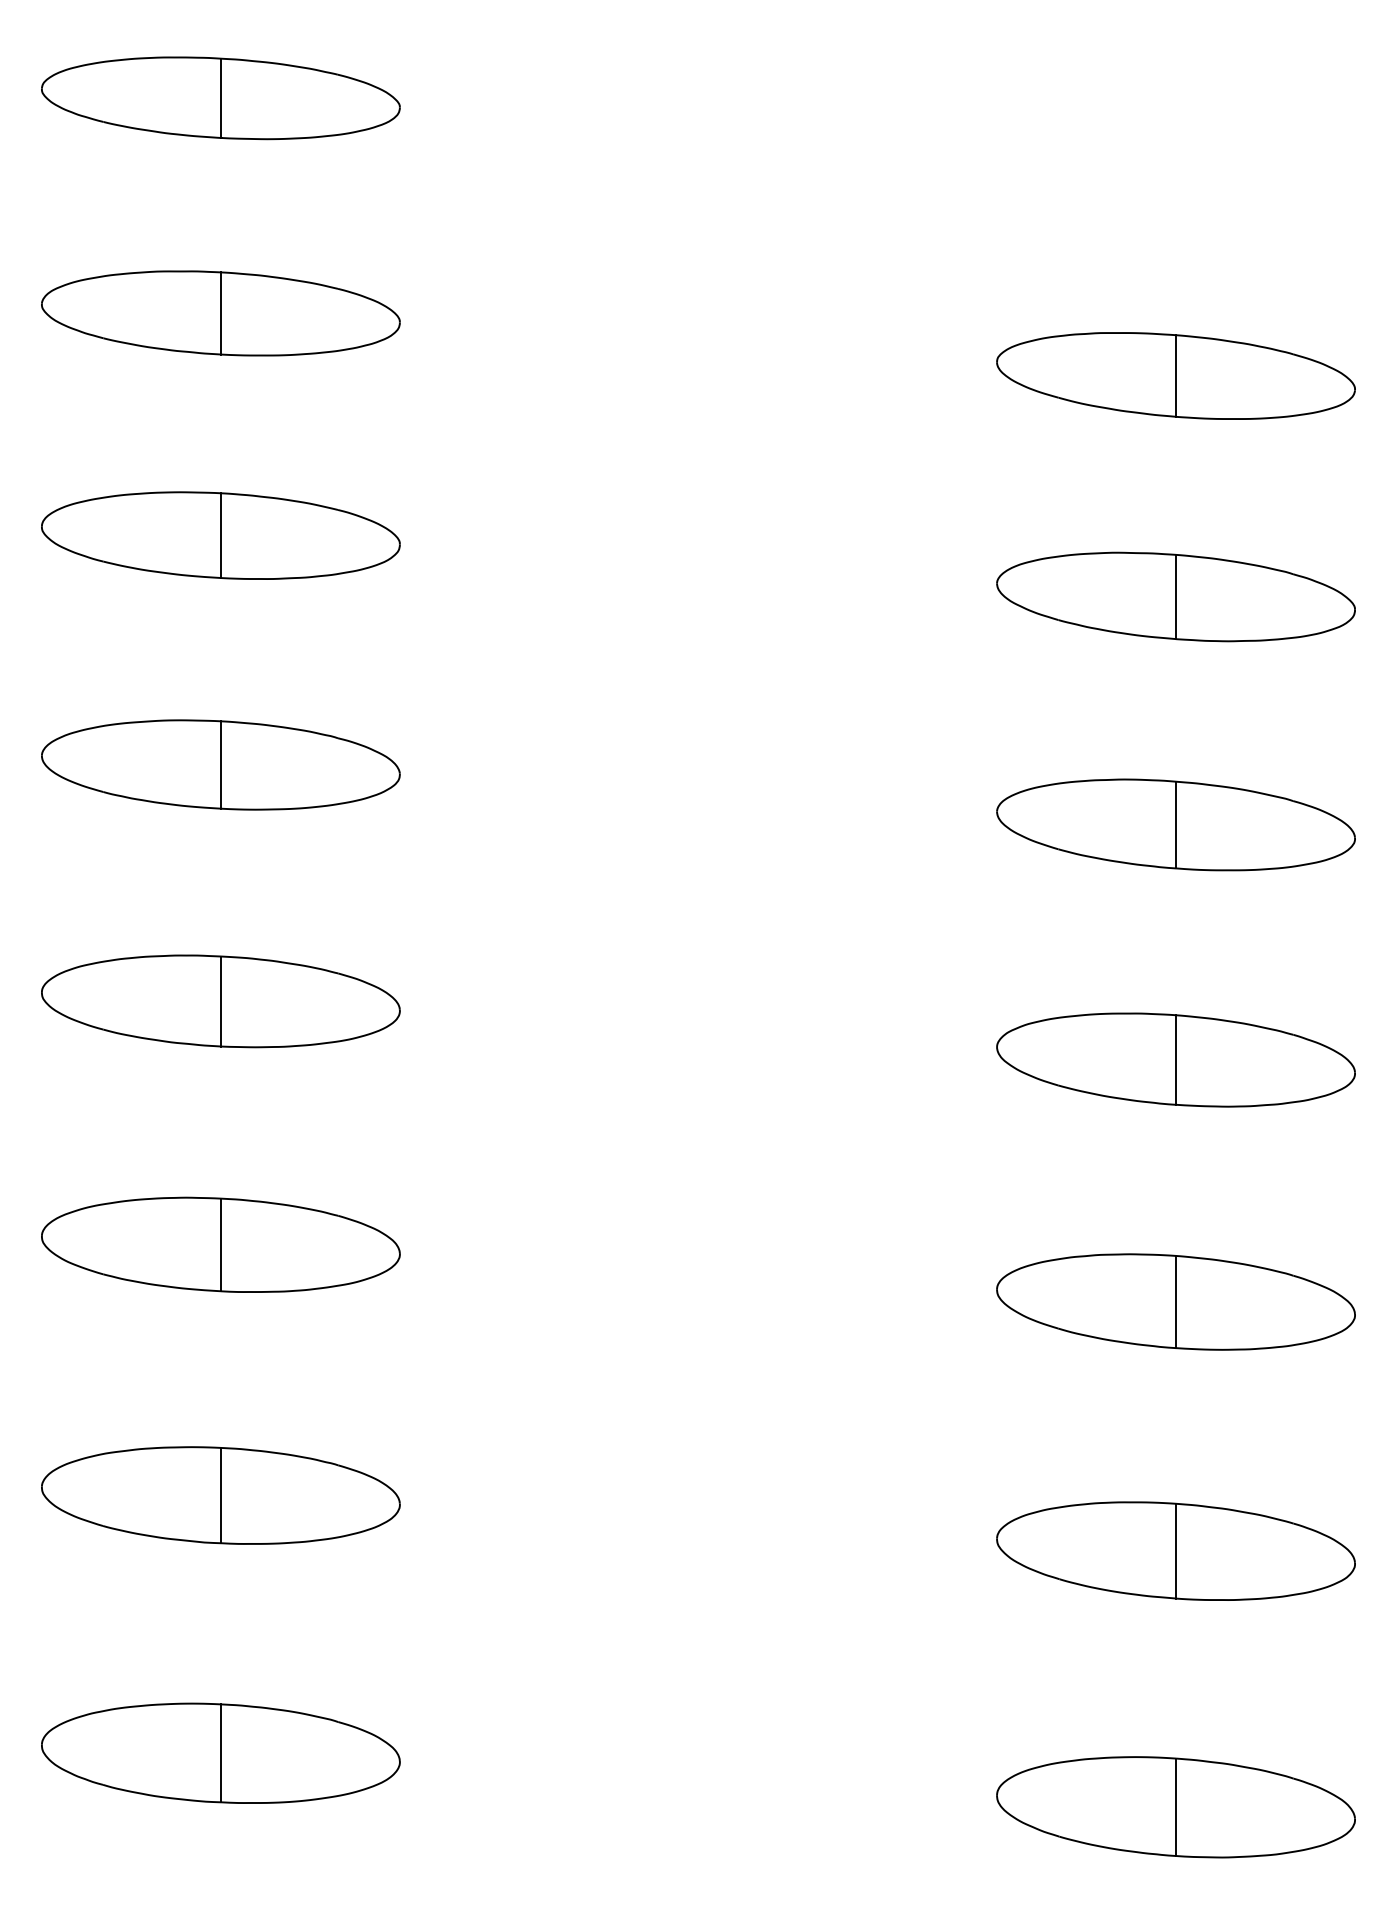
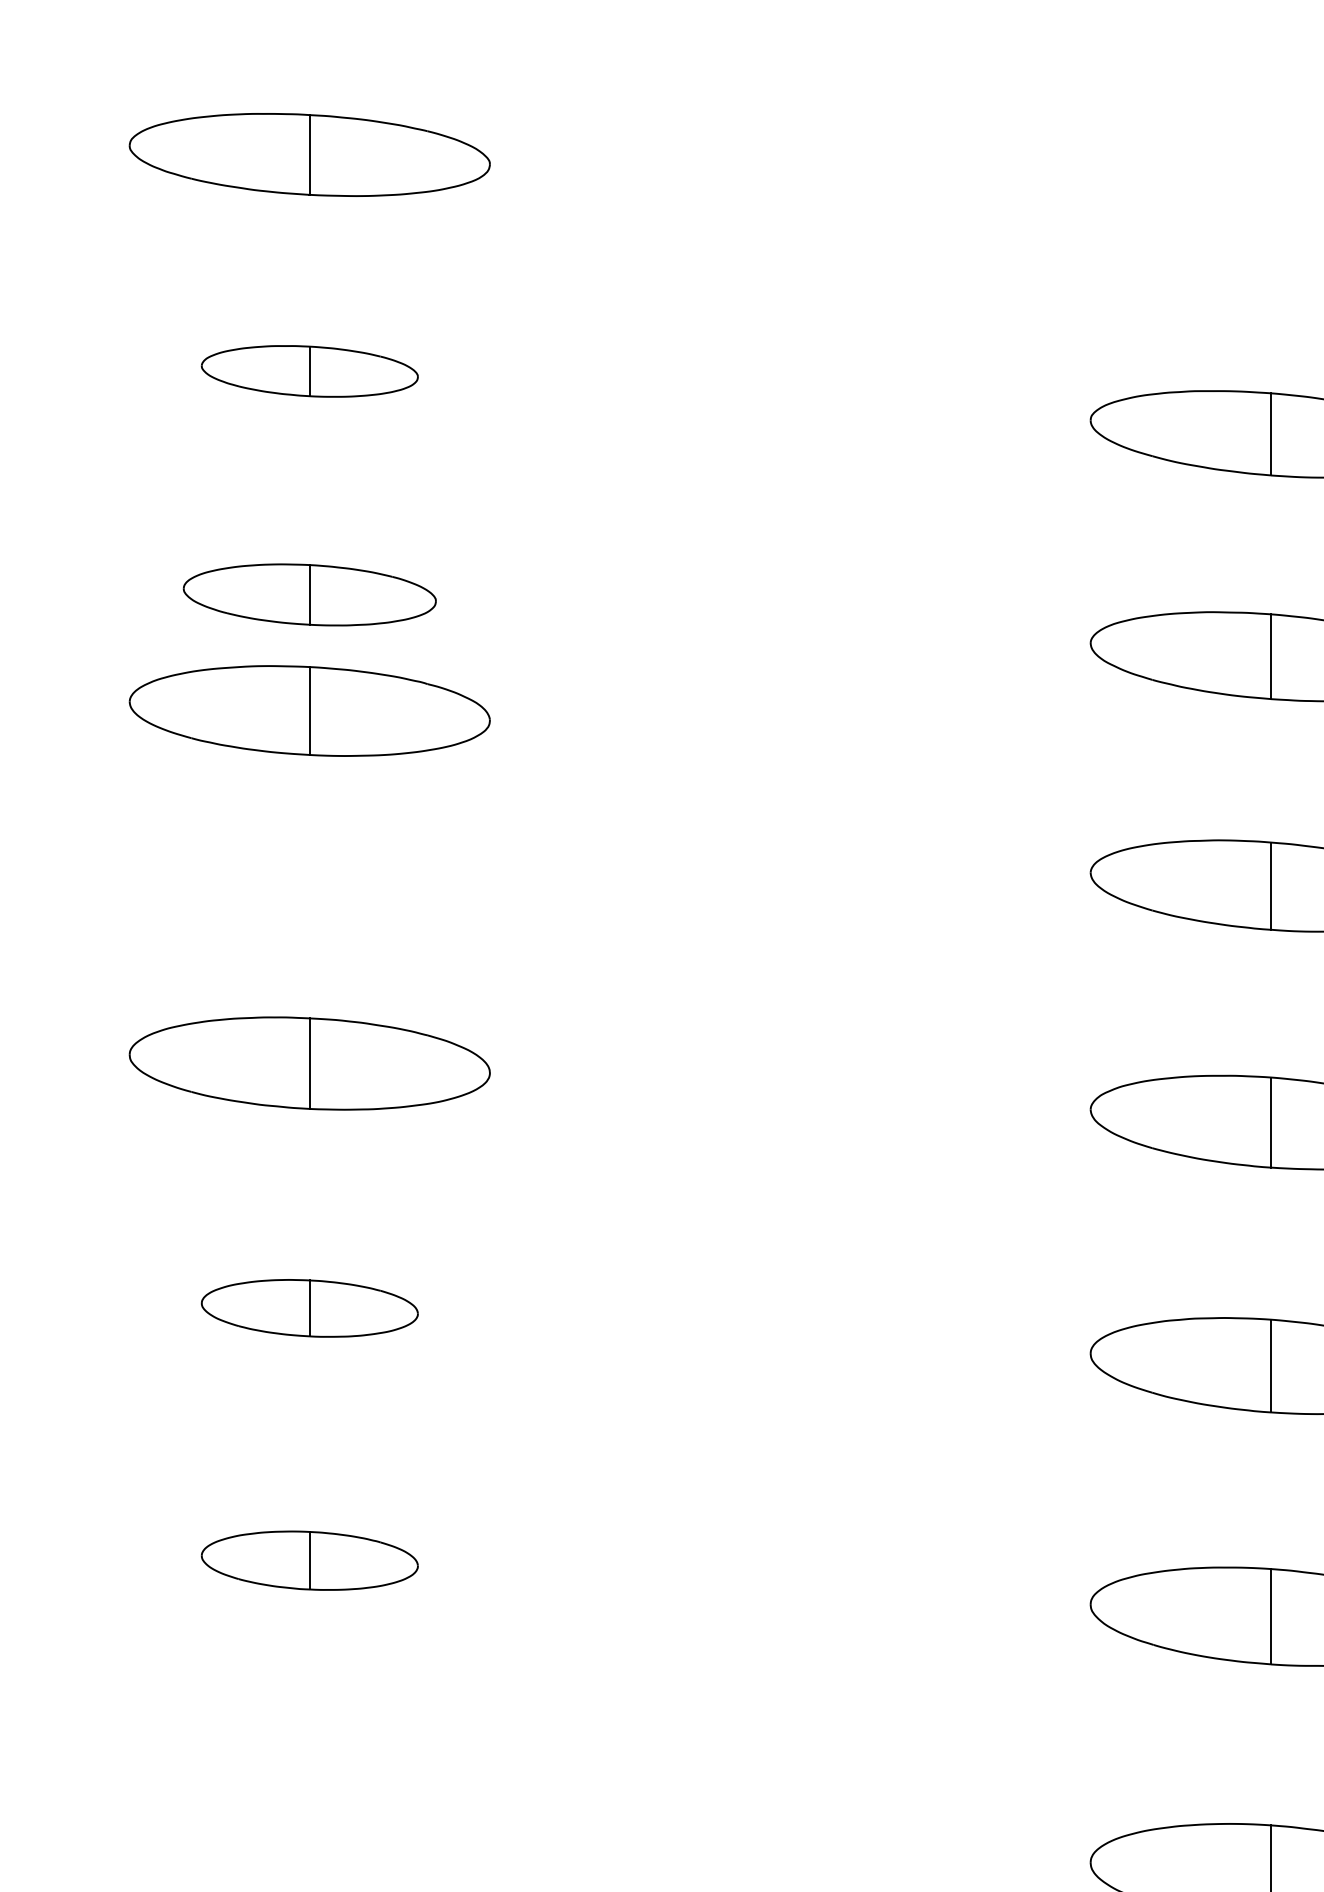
part: (220, 313) -> (309, 371), size x0.6
part: (220, 535) -> (309, 594), size x0.7
part: (220, 764) -> (309, 710), moved
part: (220, 1244) -> (309, 1308), size x0.6
part: (220, 1495) -> (309, 1560), size x0.6
part: (220, 1752) -> (309, 1819), removed

